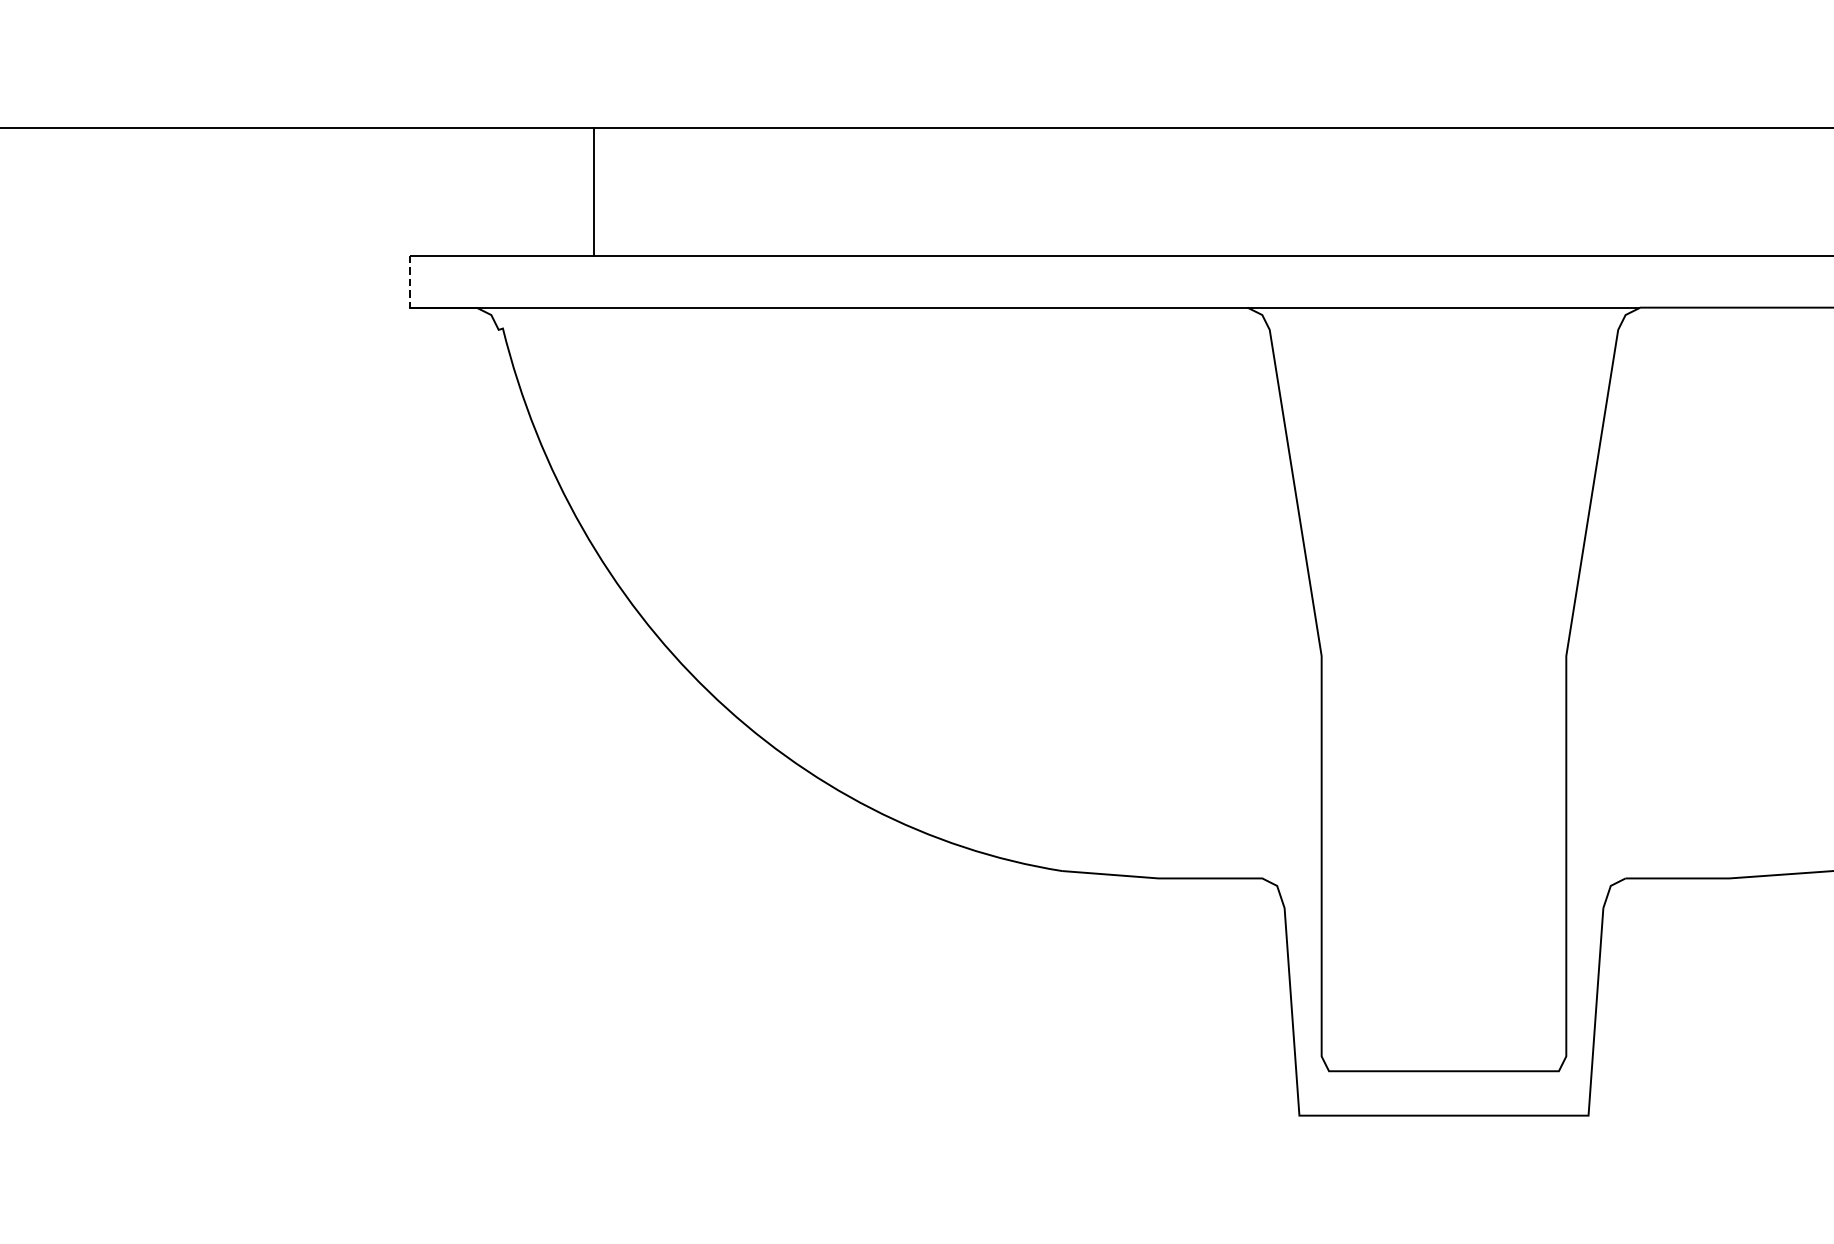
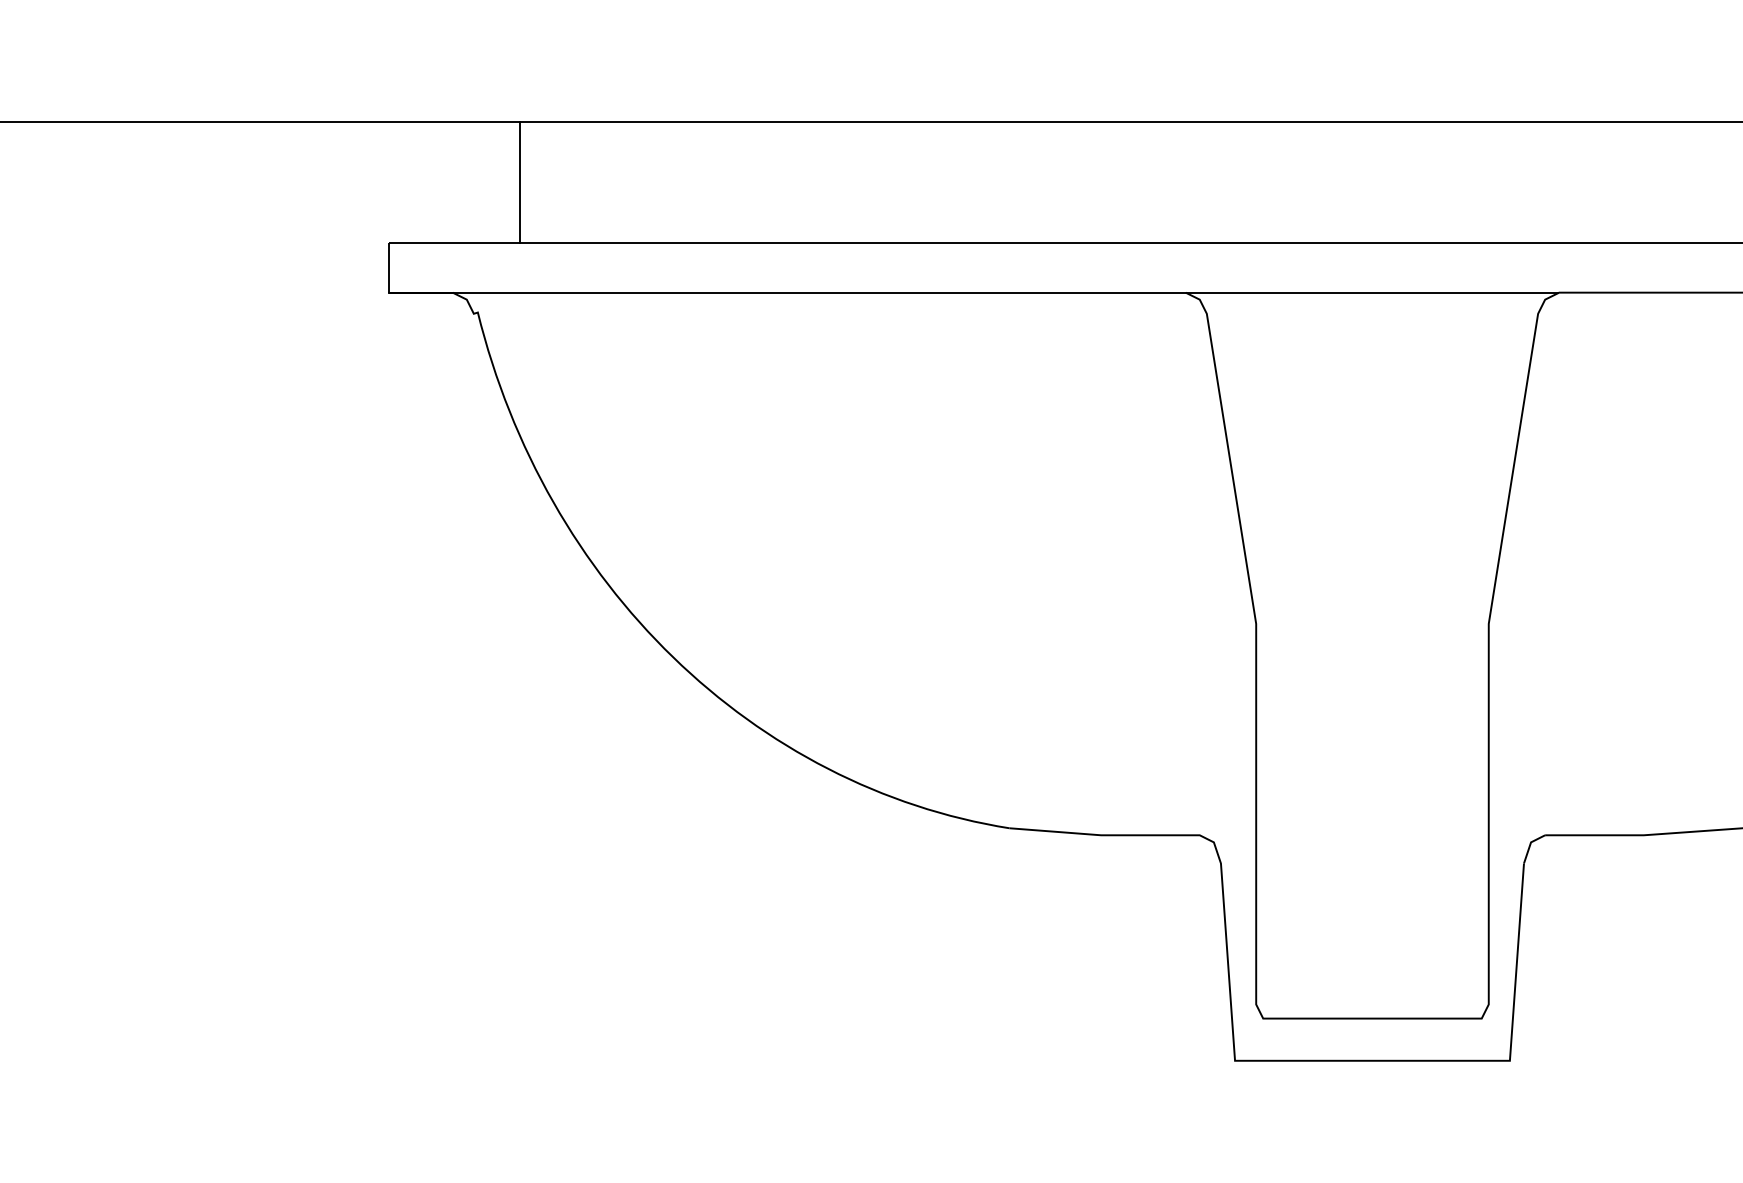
line: (594, 191) -> (520, 182), moved
line: (409, 281) -> (389, 267), dashed -> solid

